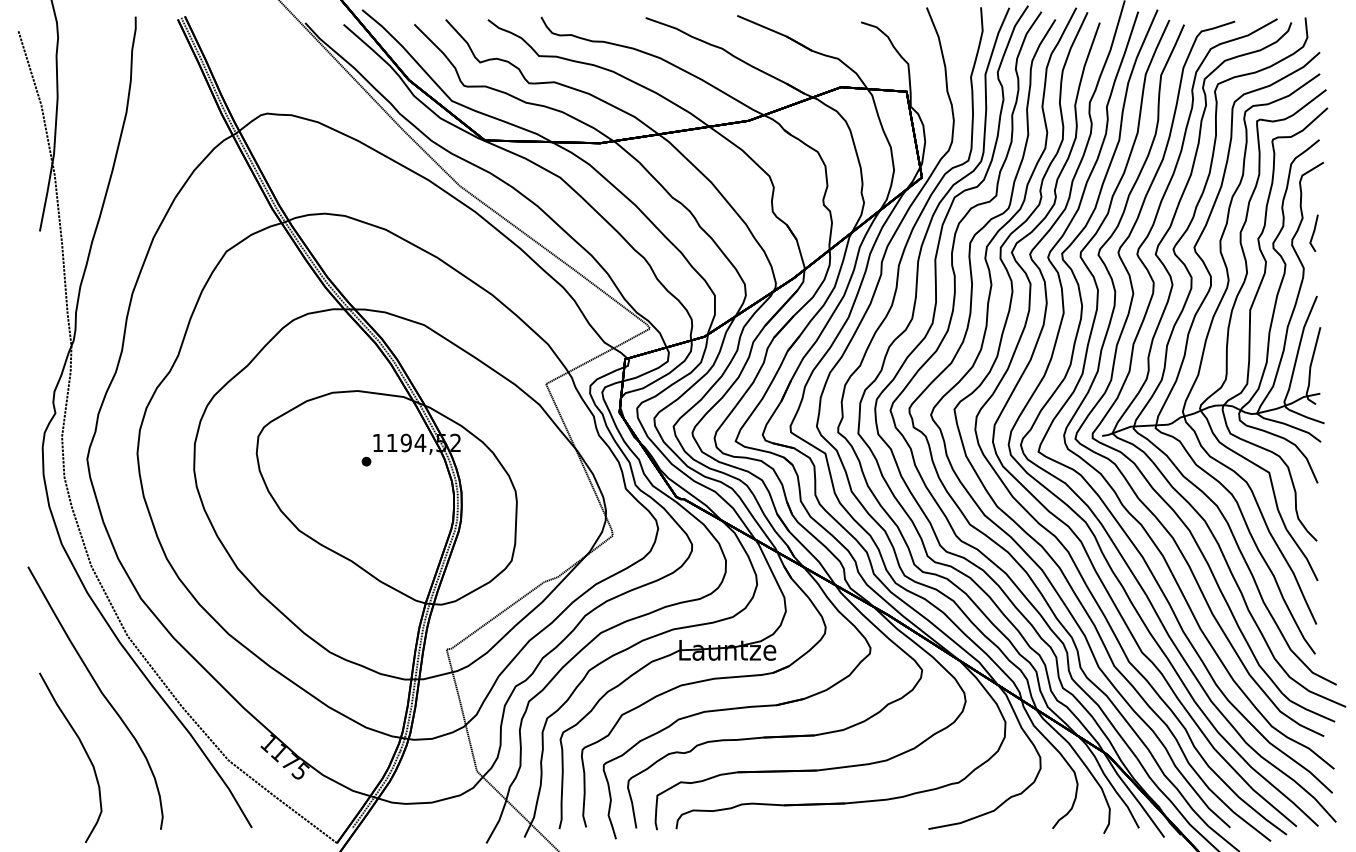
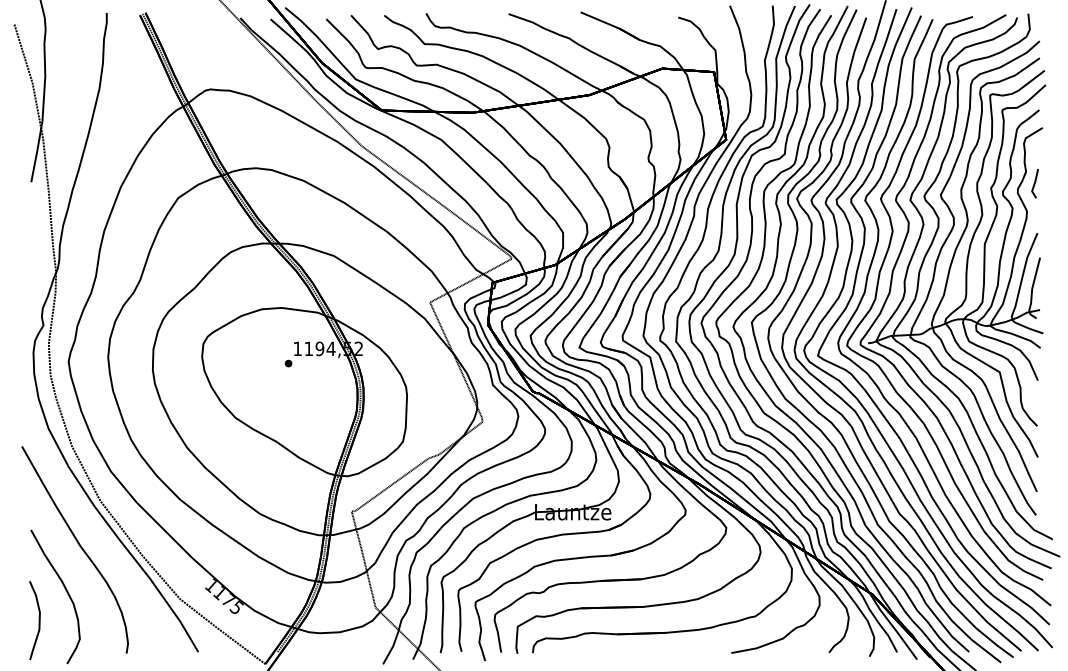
curve: (49, 787) -> (38, 620), added

